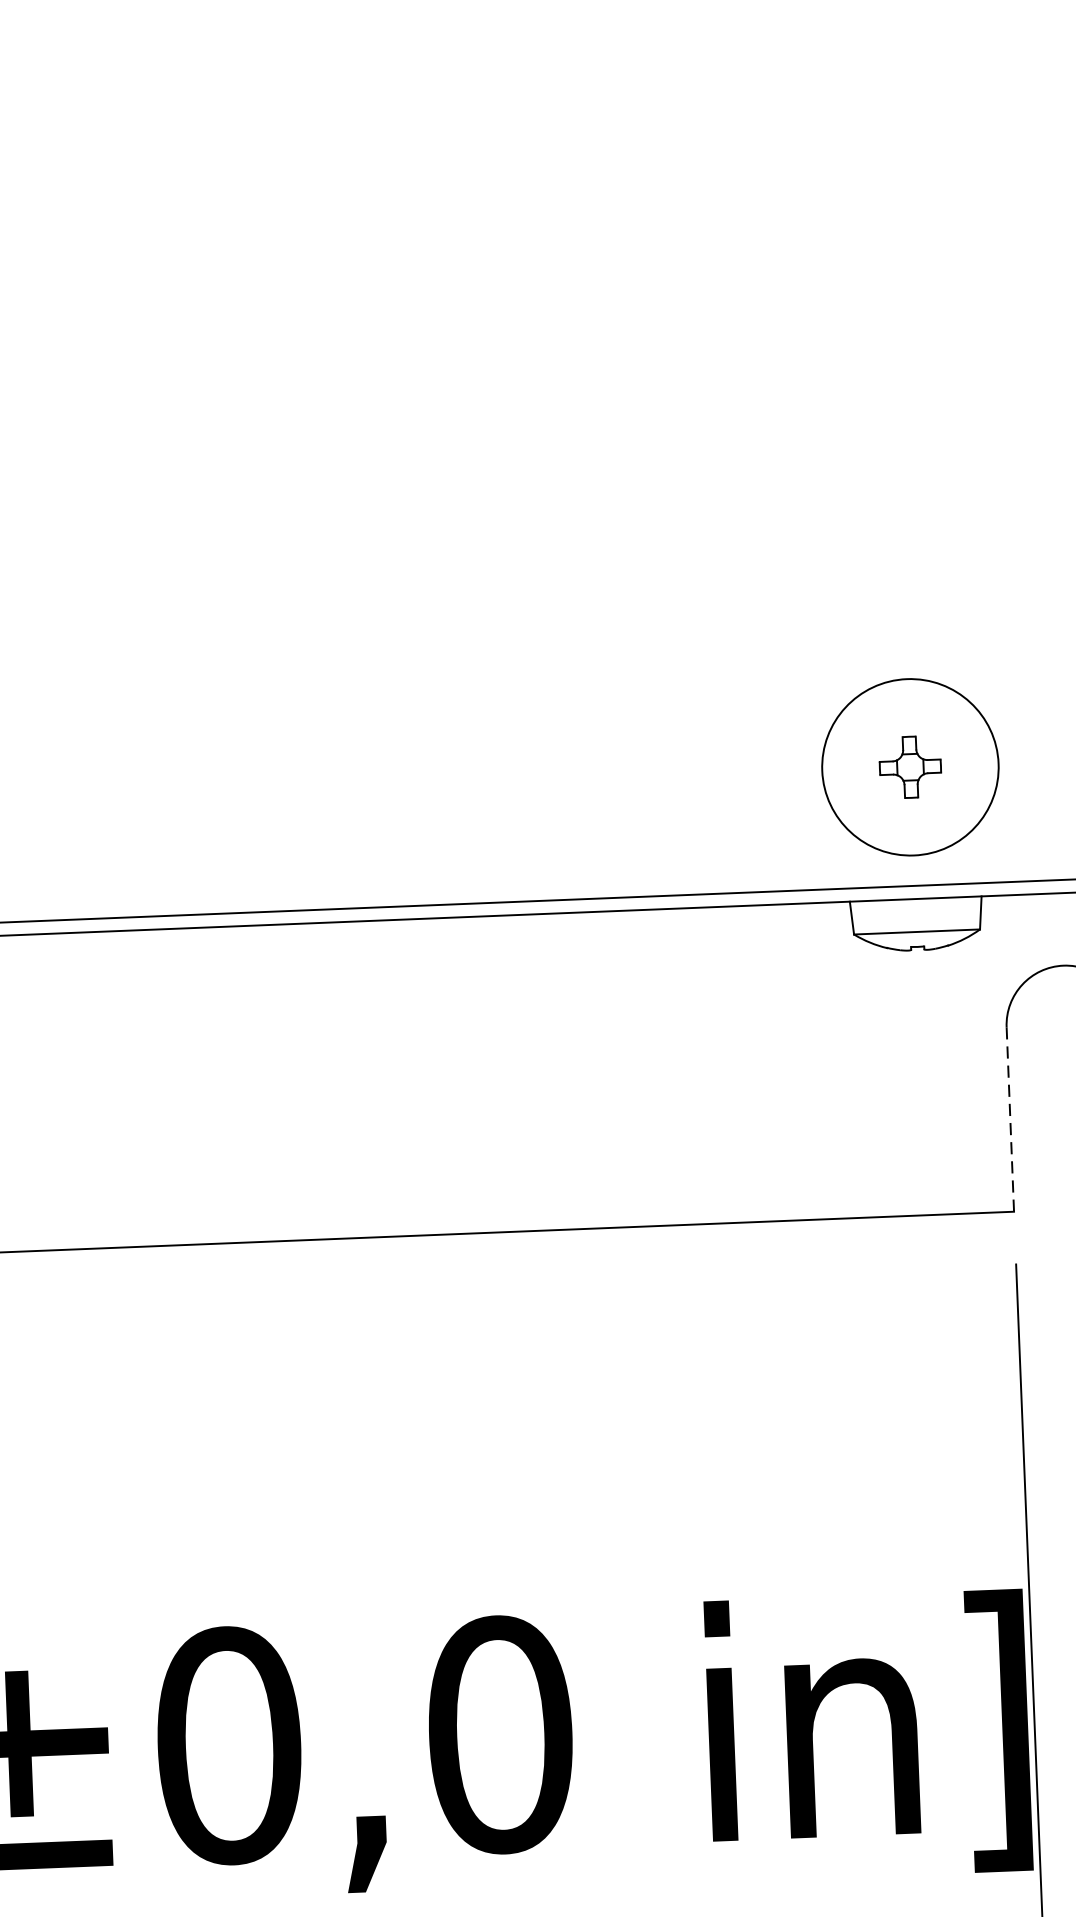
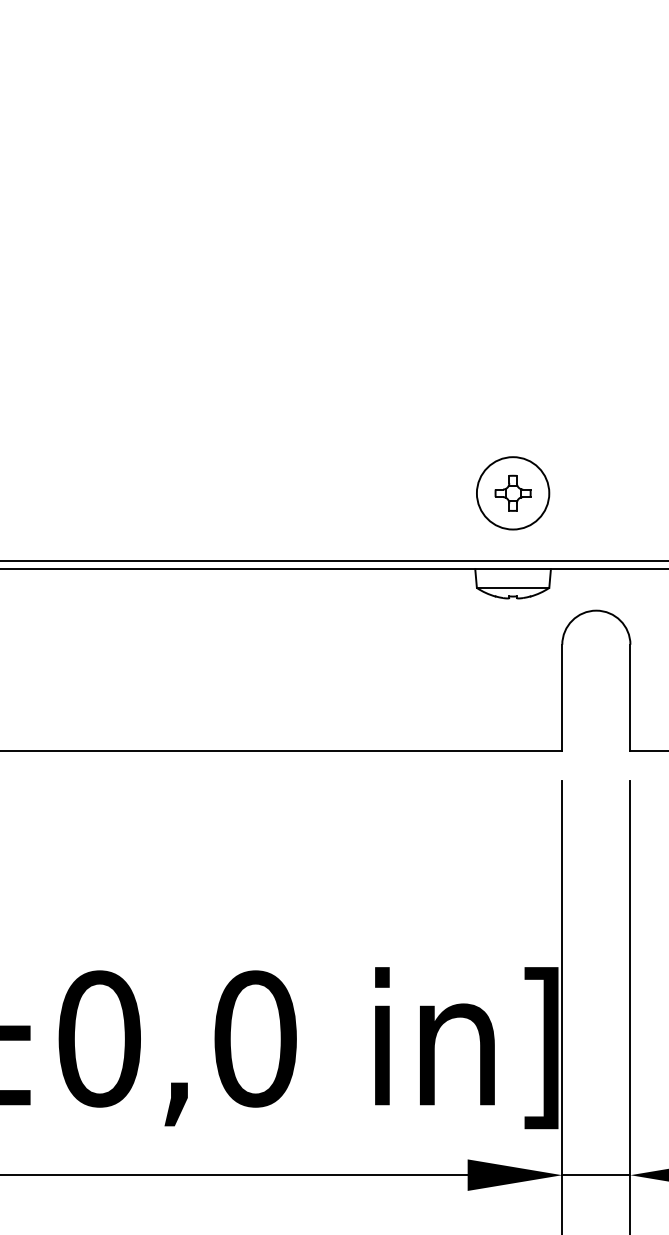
circle: (909, 767) -> (512, 493), size x0.71
line: (1010, 1119) -> (562, 697), dashed -> solid

